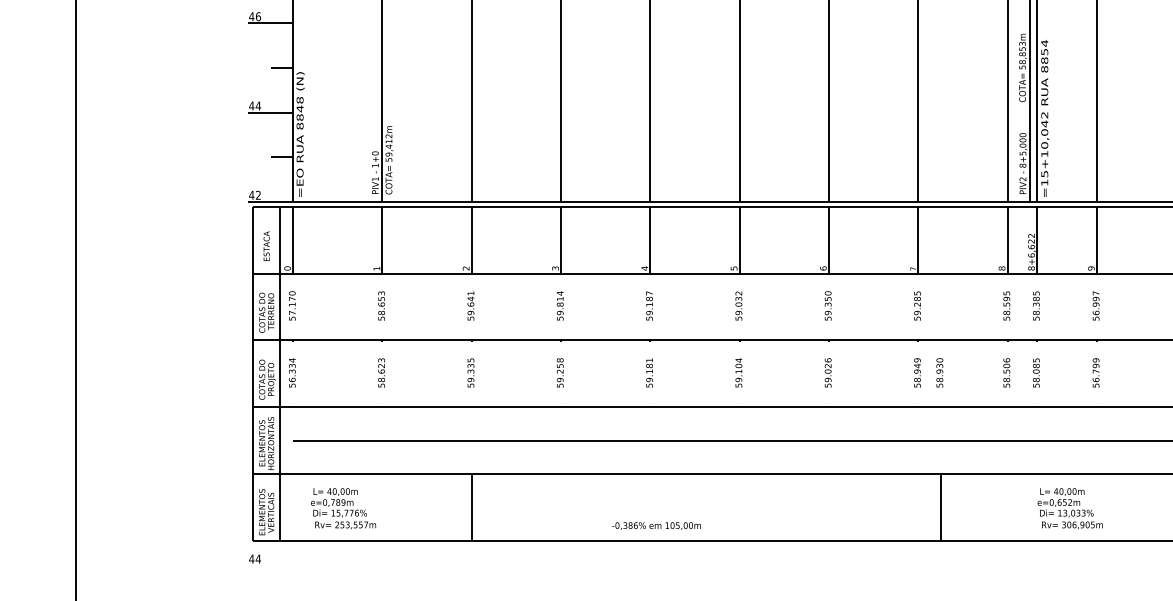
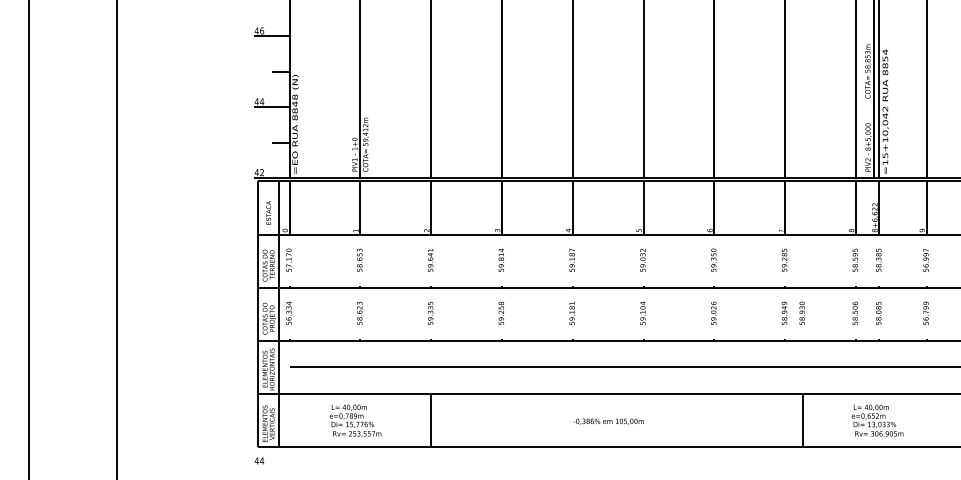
text: (343, 508) -> (355, 420), moved
text: (1070, 508) -> (877, 420), moved
text: (656, 525) -> (608, 421), moved

